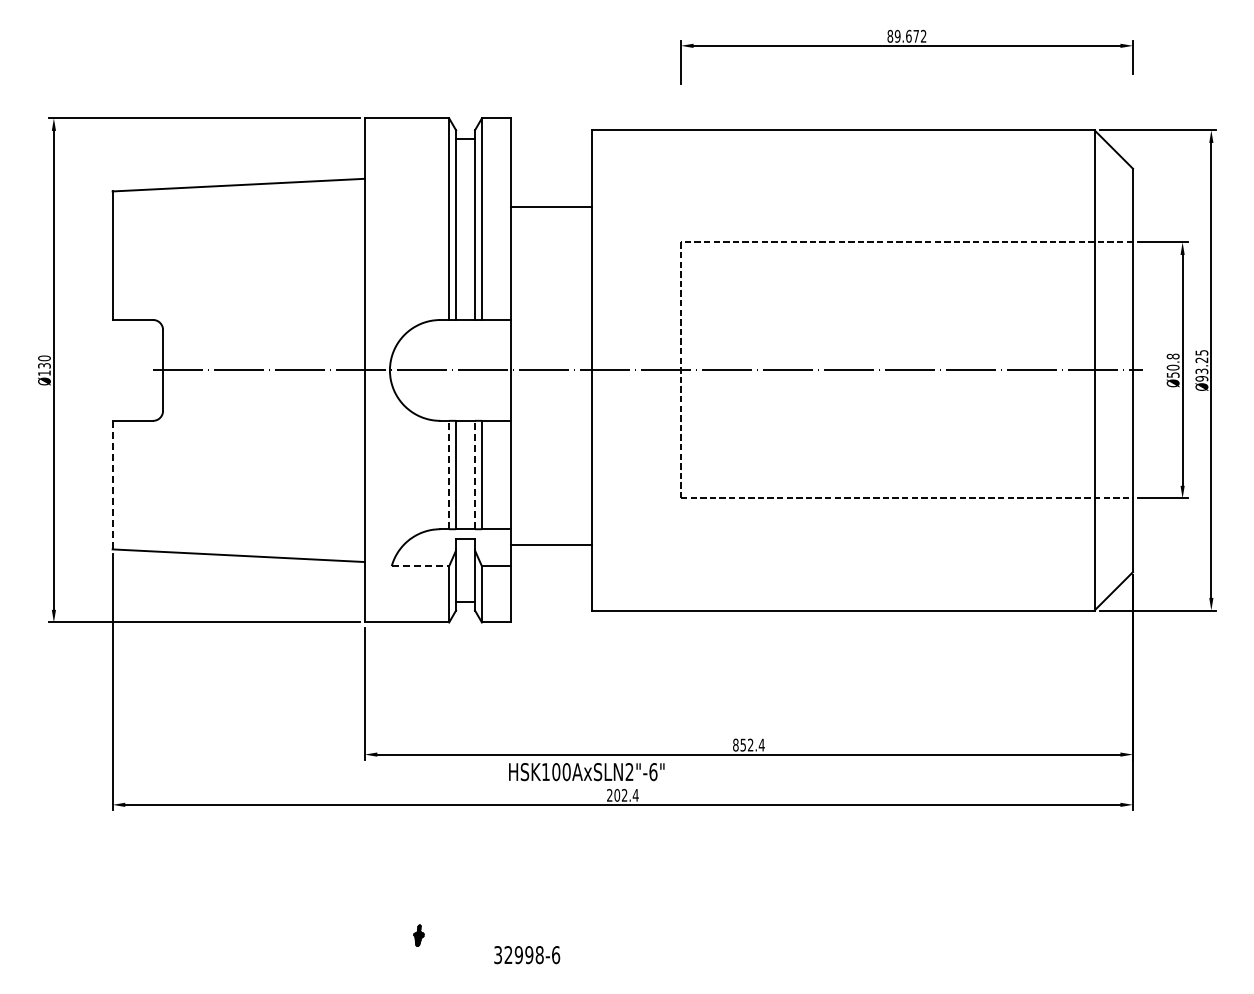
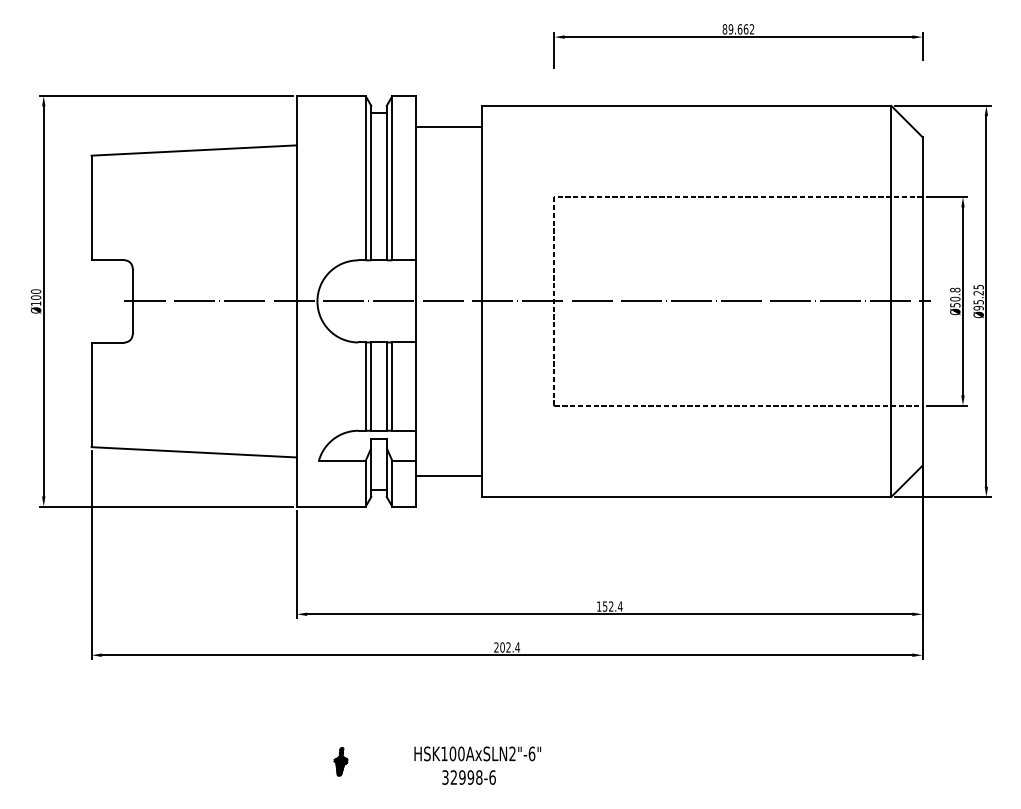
text: (916, 36) -> (746, 29), 89.672 -> 89.662
line: (550, 207) -> (448, 127), moved
text: (44, 365) -> (36, 297), 130 -> 100
text: (1201, 370) -> (978, 301), 93.25 -> 95.25
line: (449, 474) -> (365, 386), dashed -> solid
line: (475, 474) -> (387, 386), dashed -> solid
line: (112, 484) -> (91, 394), dashed -> solid
line: (550, 544) -> (448, 475), moved
line: (420, 566) -> (342, 461), dashed -> solid
text: (735, 744) -> (598, 606), 852.4 -> 152.4
text: (586, 772) -> (477, 754), moved
part: (418, 935) -> (340, 761), size x1.67
text: (527, 955) -> (469, 777), moved

